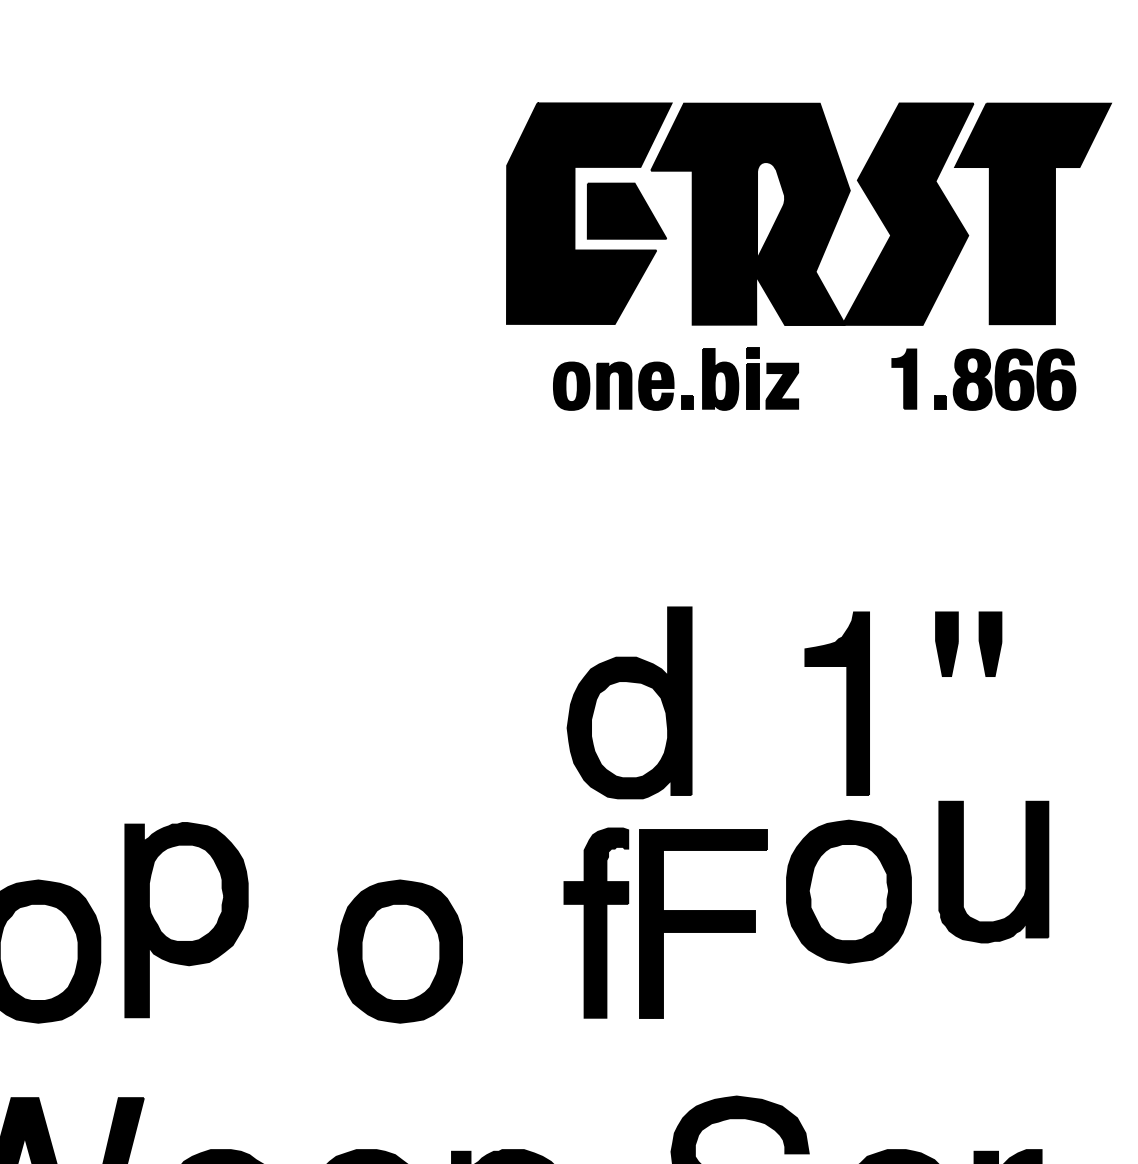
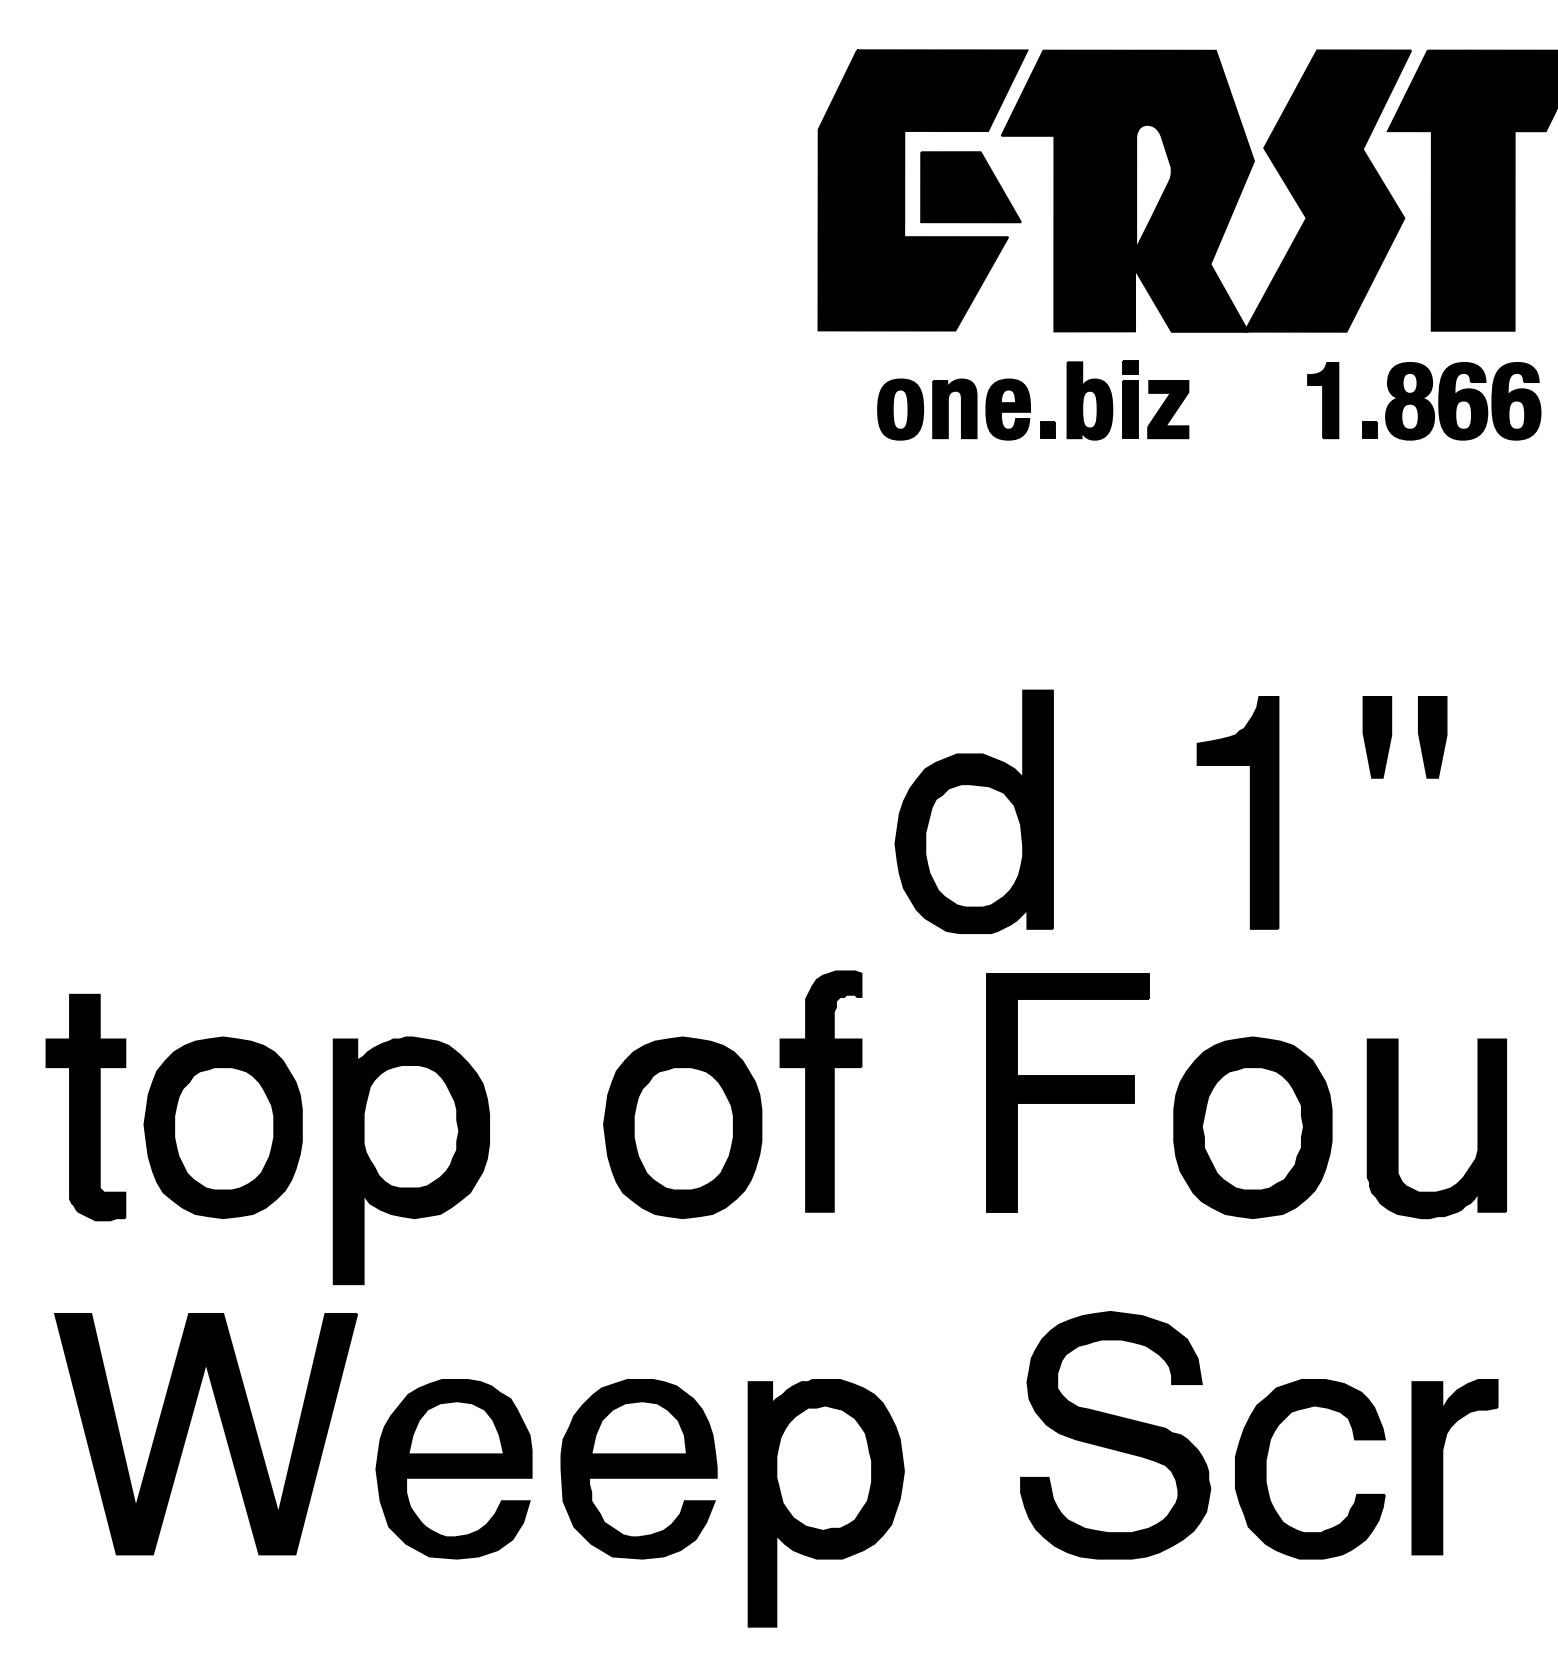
part: (963, 871) -> (1398, 1128), moved
part: (848, 891) -> (1252, 1127), moved
part: (185, 919) -> (410, 1160), moved
part: (595, 923) -> (820, 1091), moved

